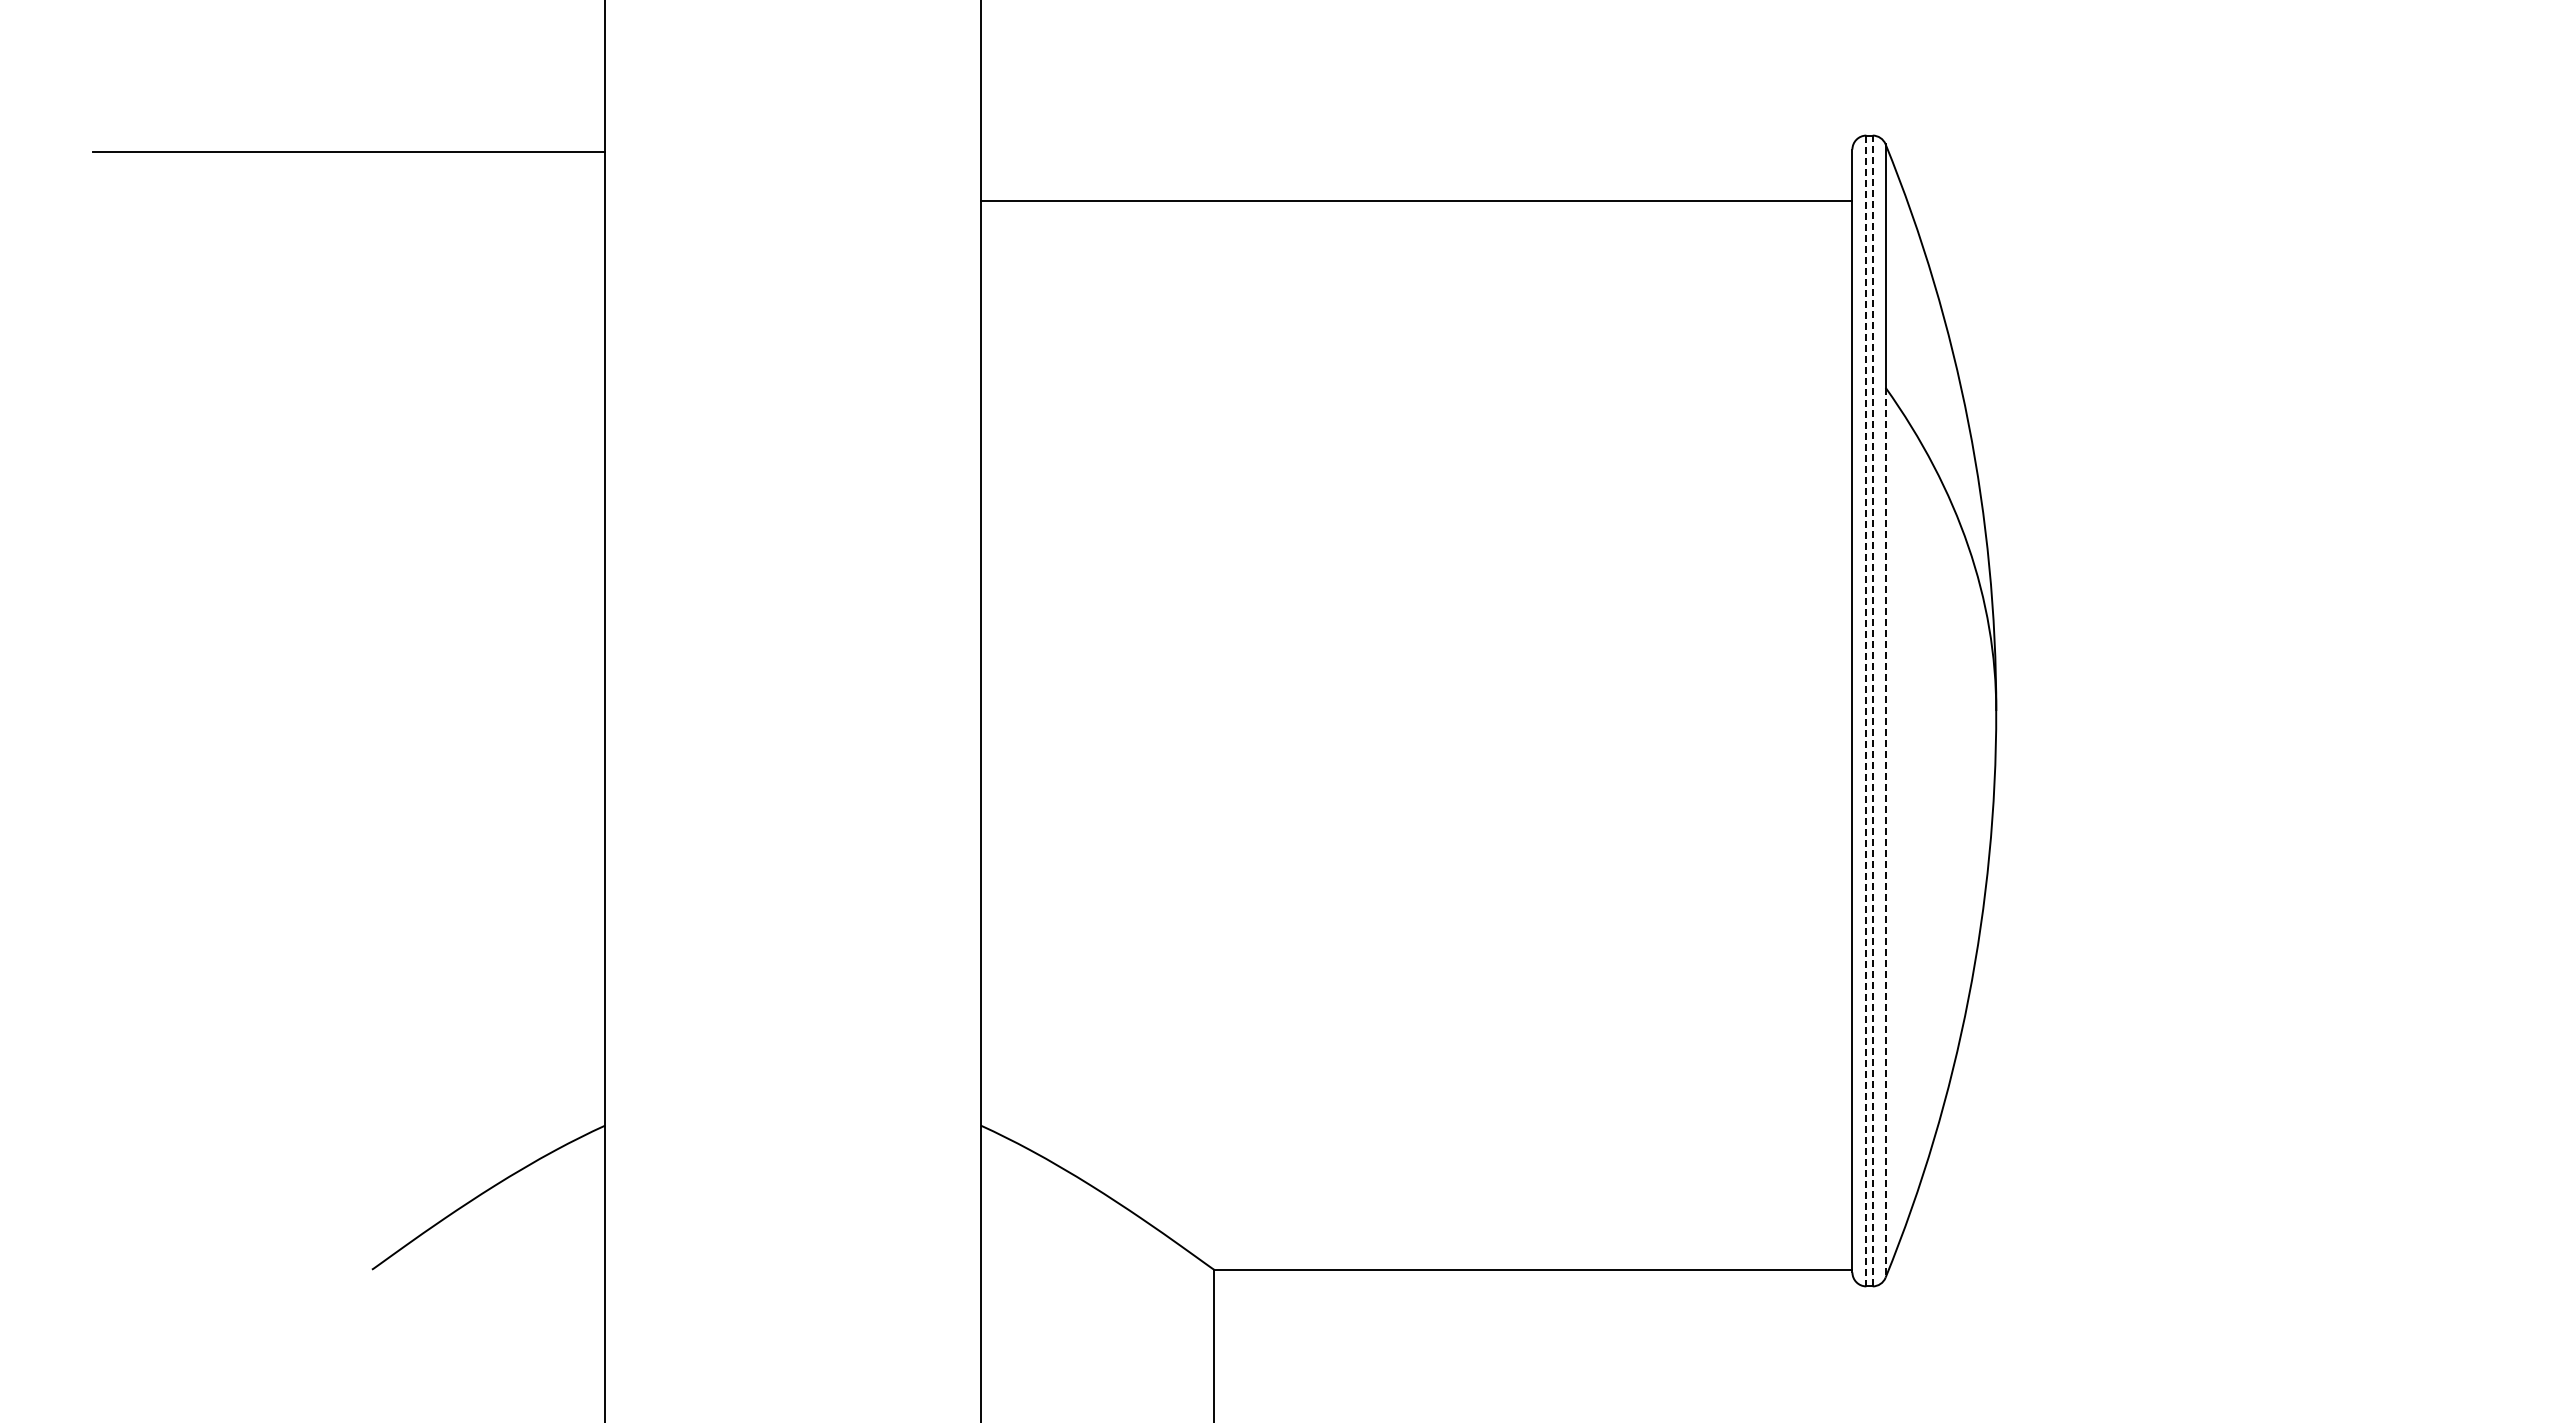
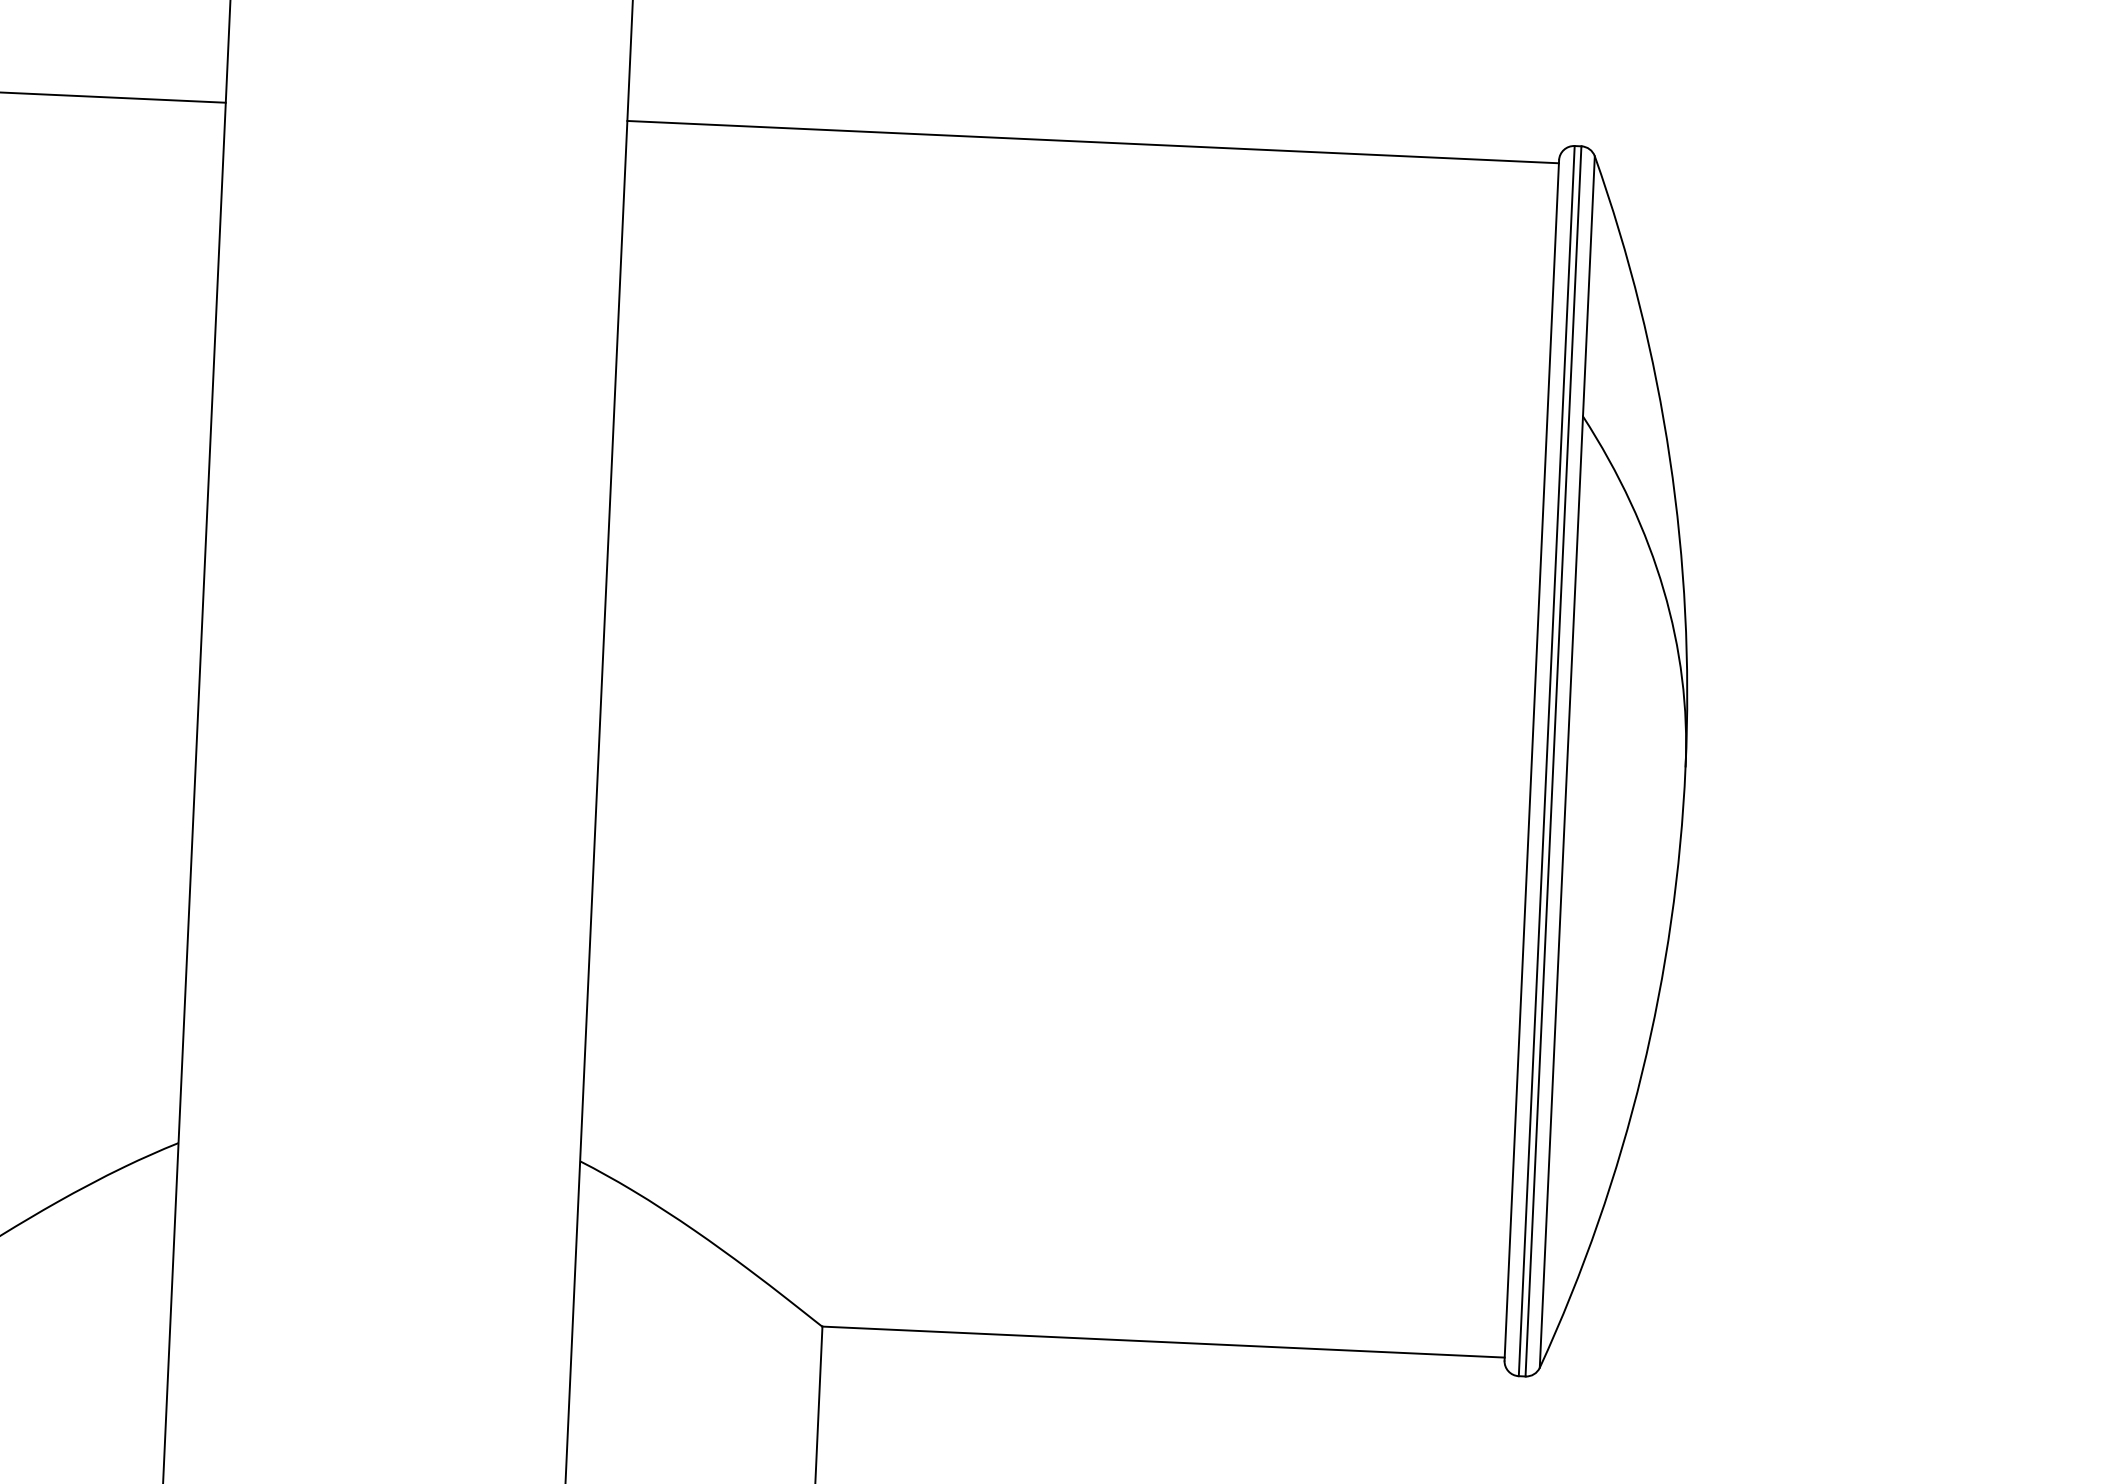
line: (1416, 201) -> (1092, 142), moved
line: (1872, 710) -> (1553, 760), dashed -> solid
line: (1866, 711) -> (1546, 761), dashed -> solid
line: (1885, 833) -> (1561, 892), dashed -> solid

